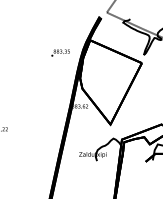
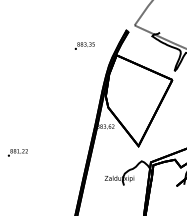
text: (60, 52) -> (84, 45), moved

